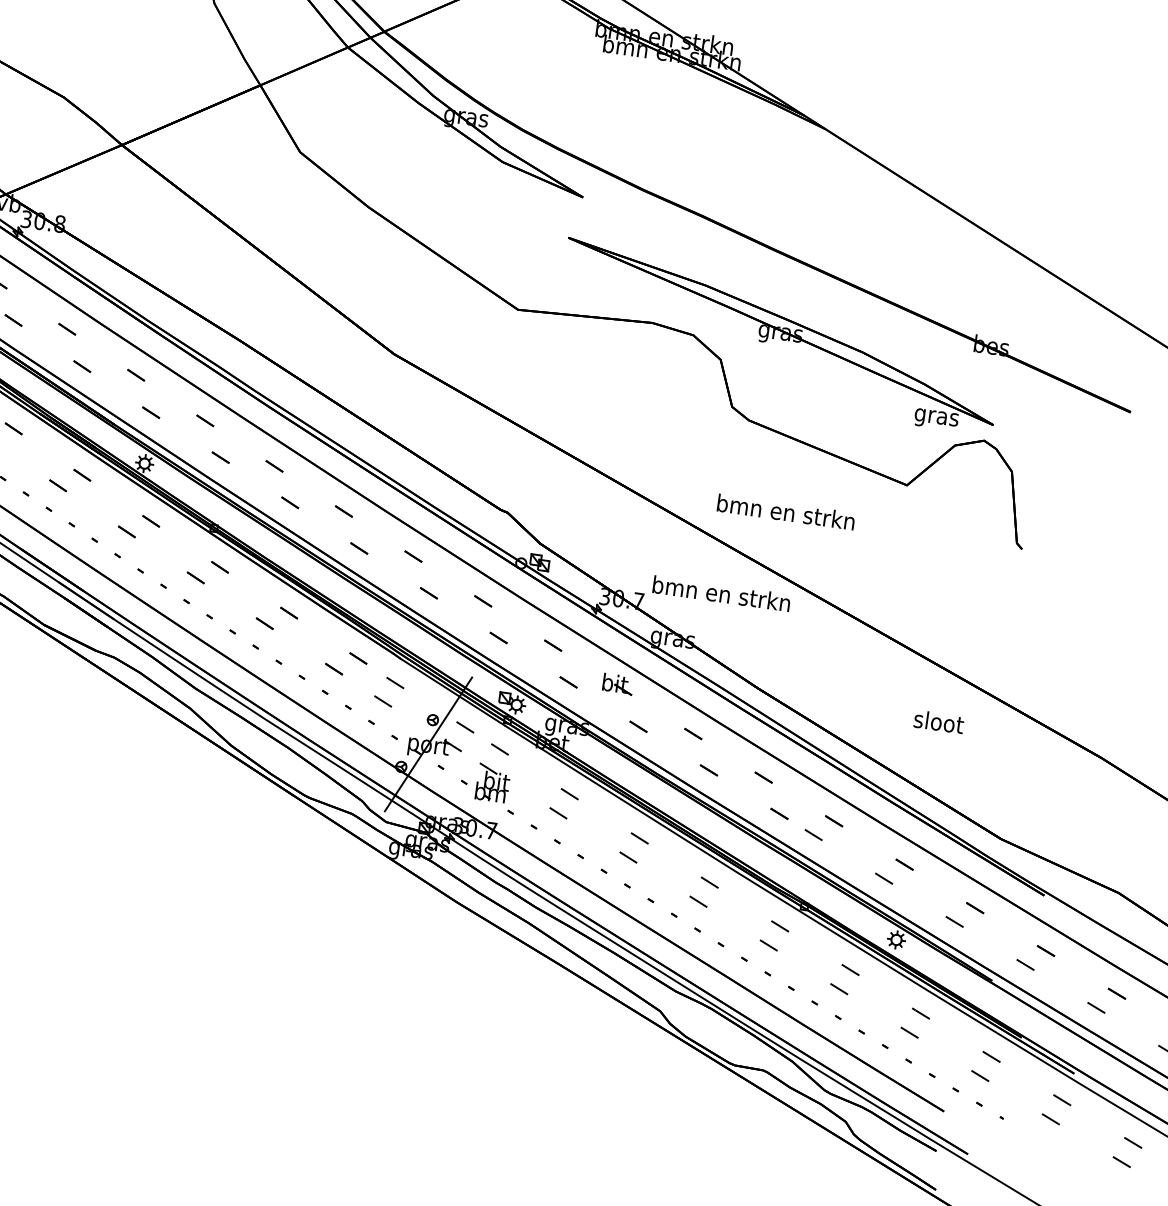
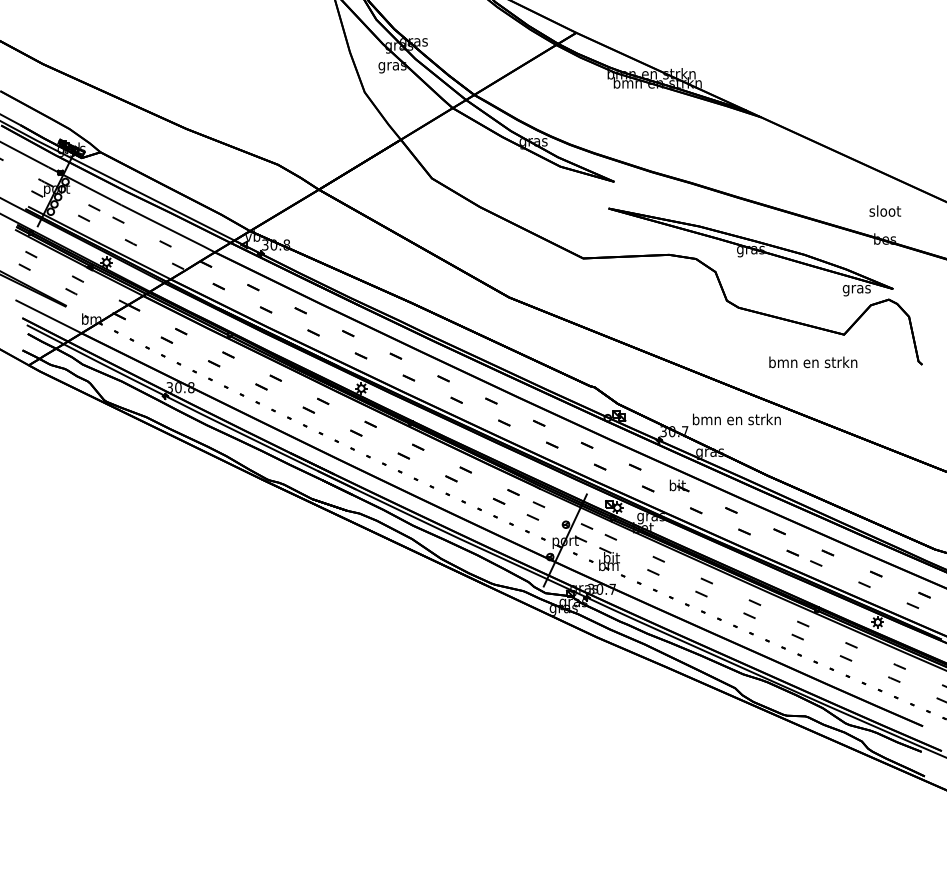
text: (786, 512) -> (813, 362), moved
text: (939, 721) -> (885, 210), moved

